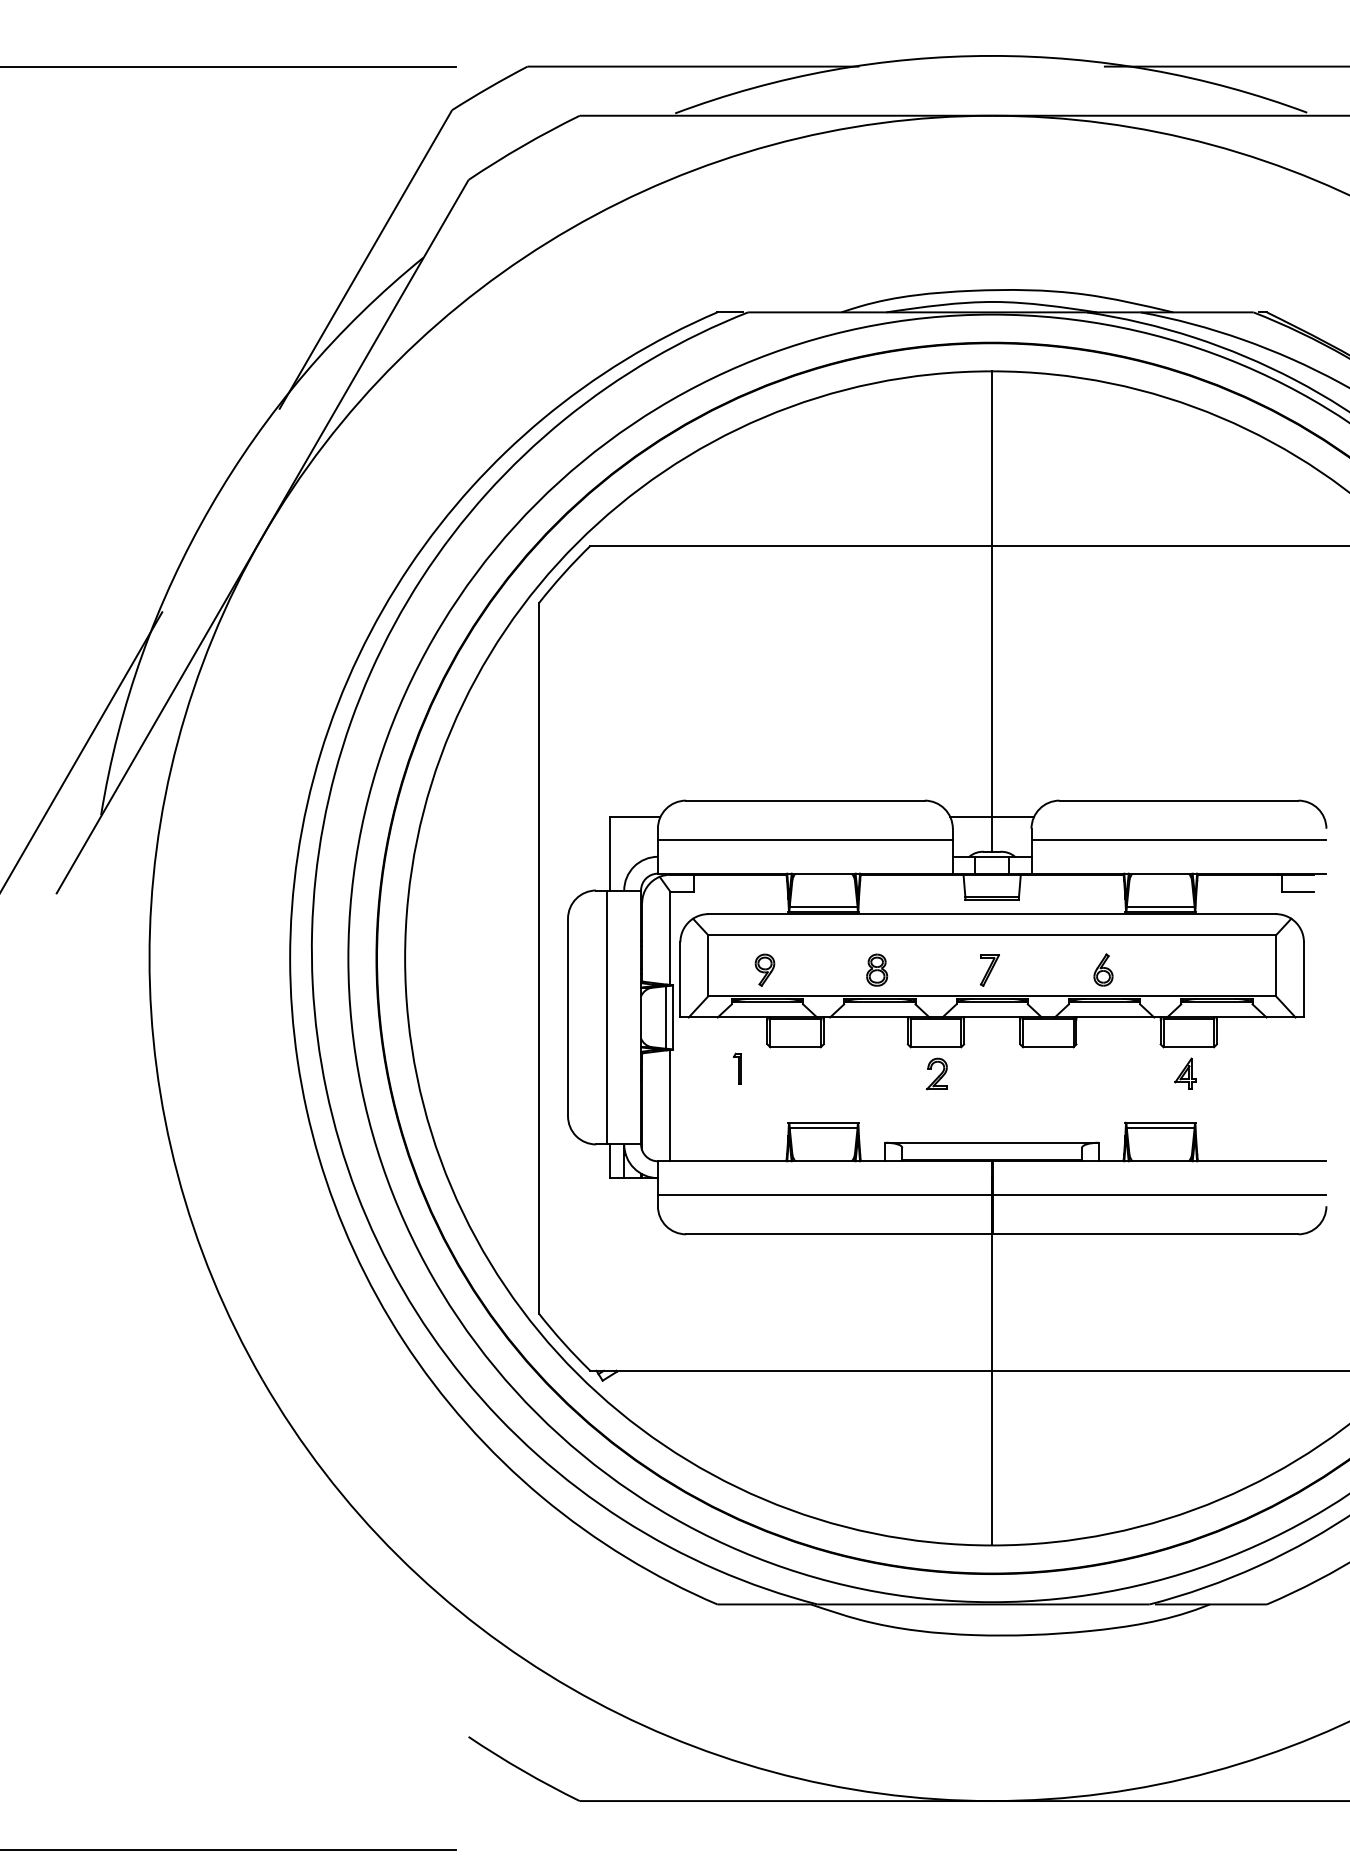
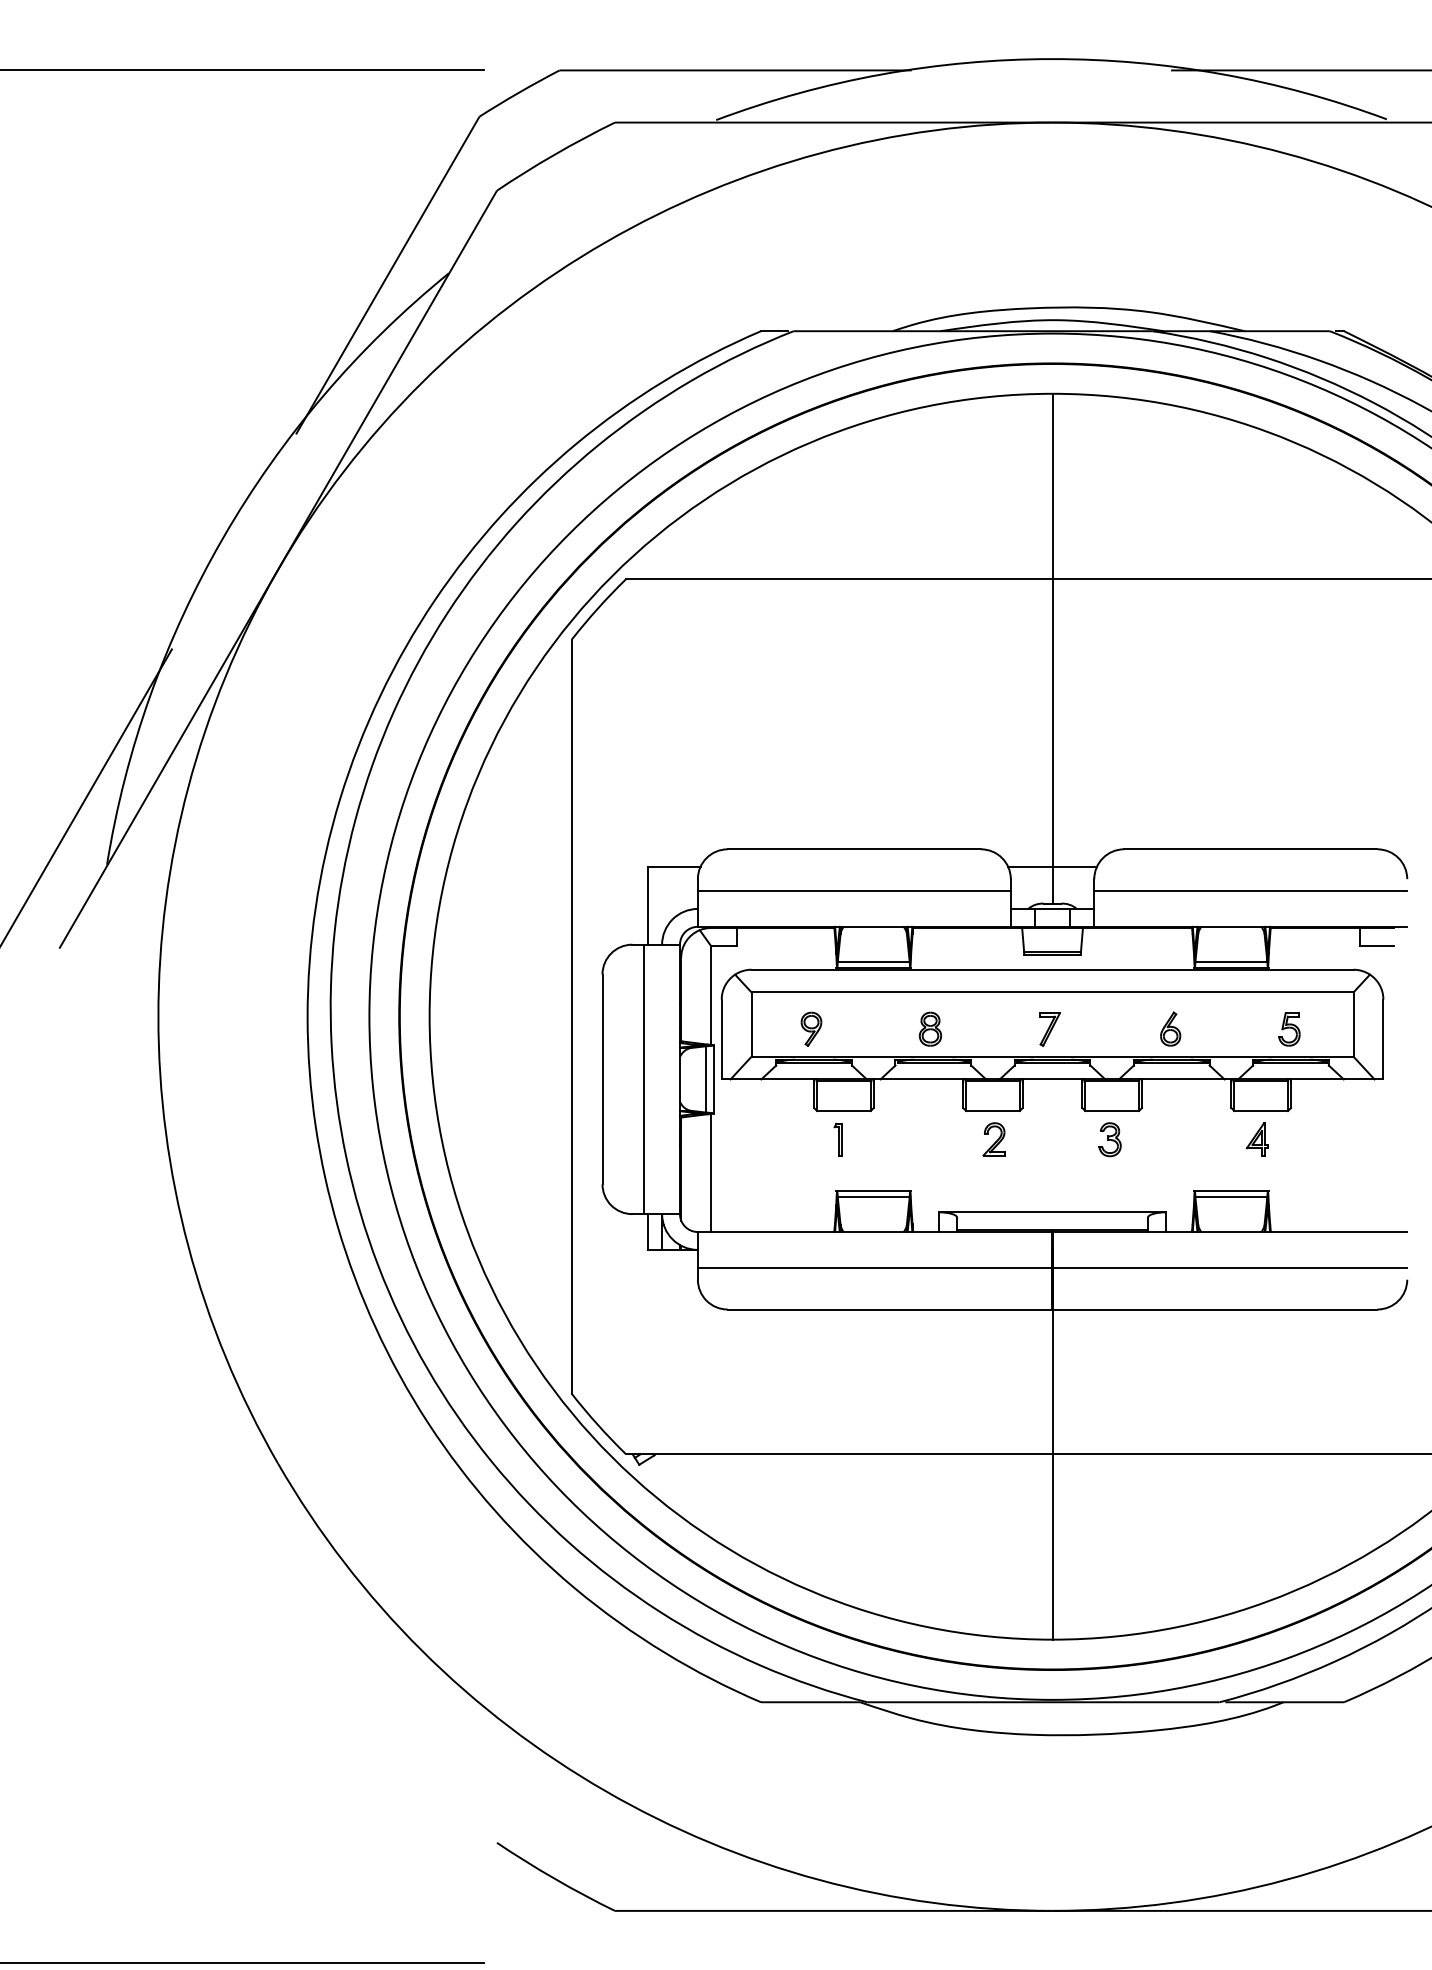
part: (1215, 970) -> (1289, 1029), added
part: (736, 1068) -> (837, 1139), moved
part: (1045, 1074) -> (1109, 1139), added

